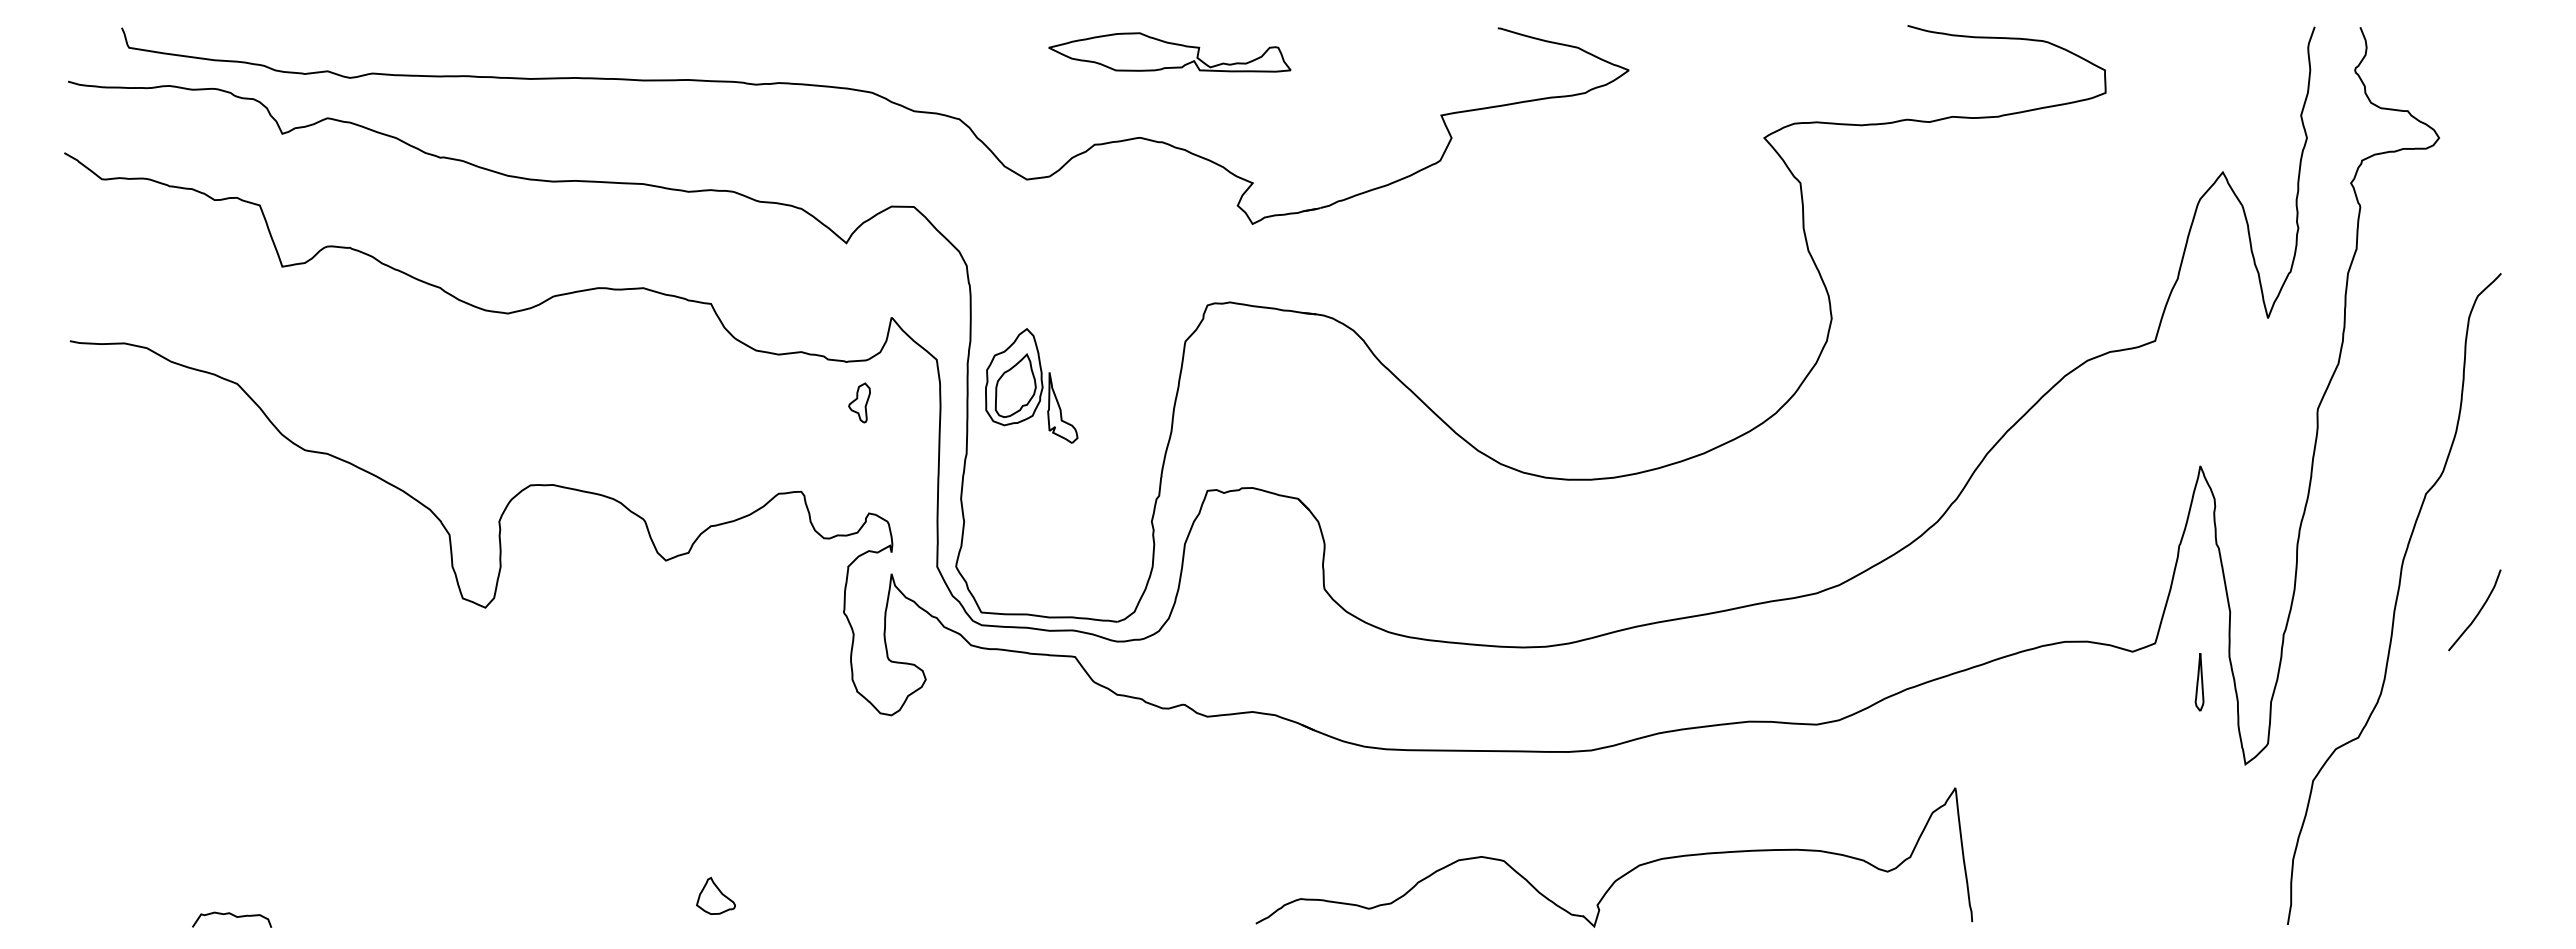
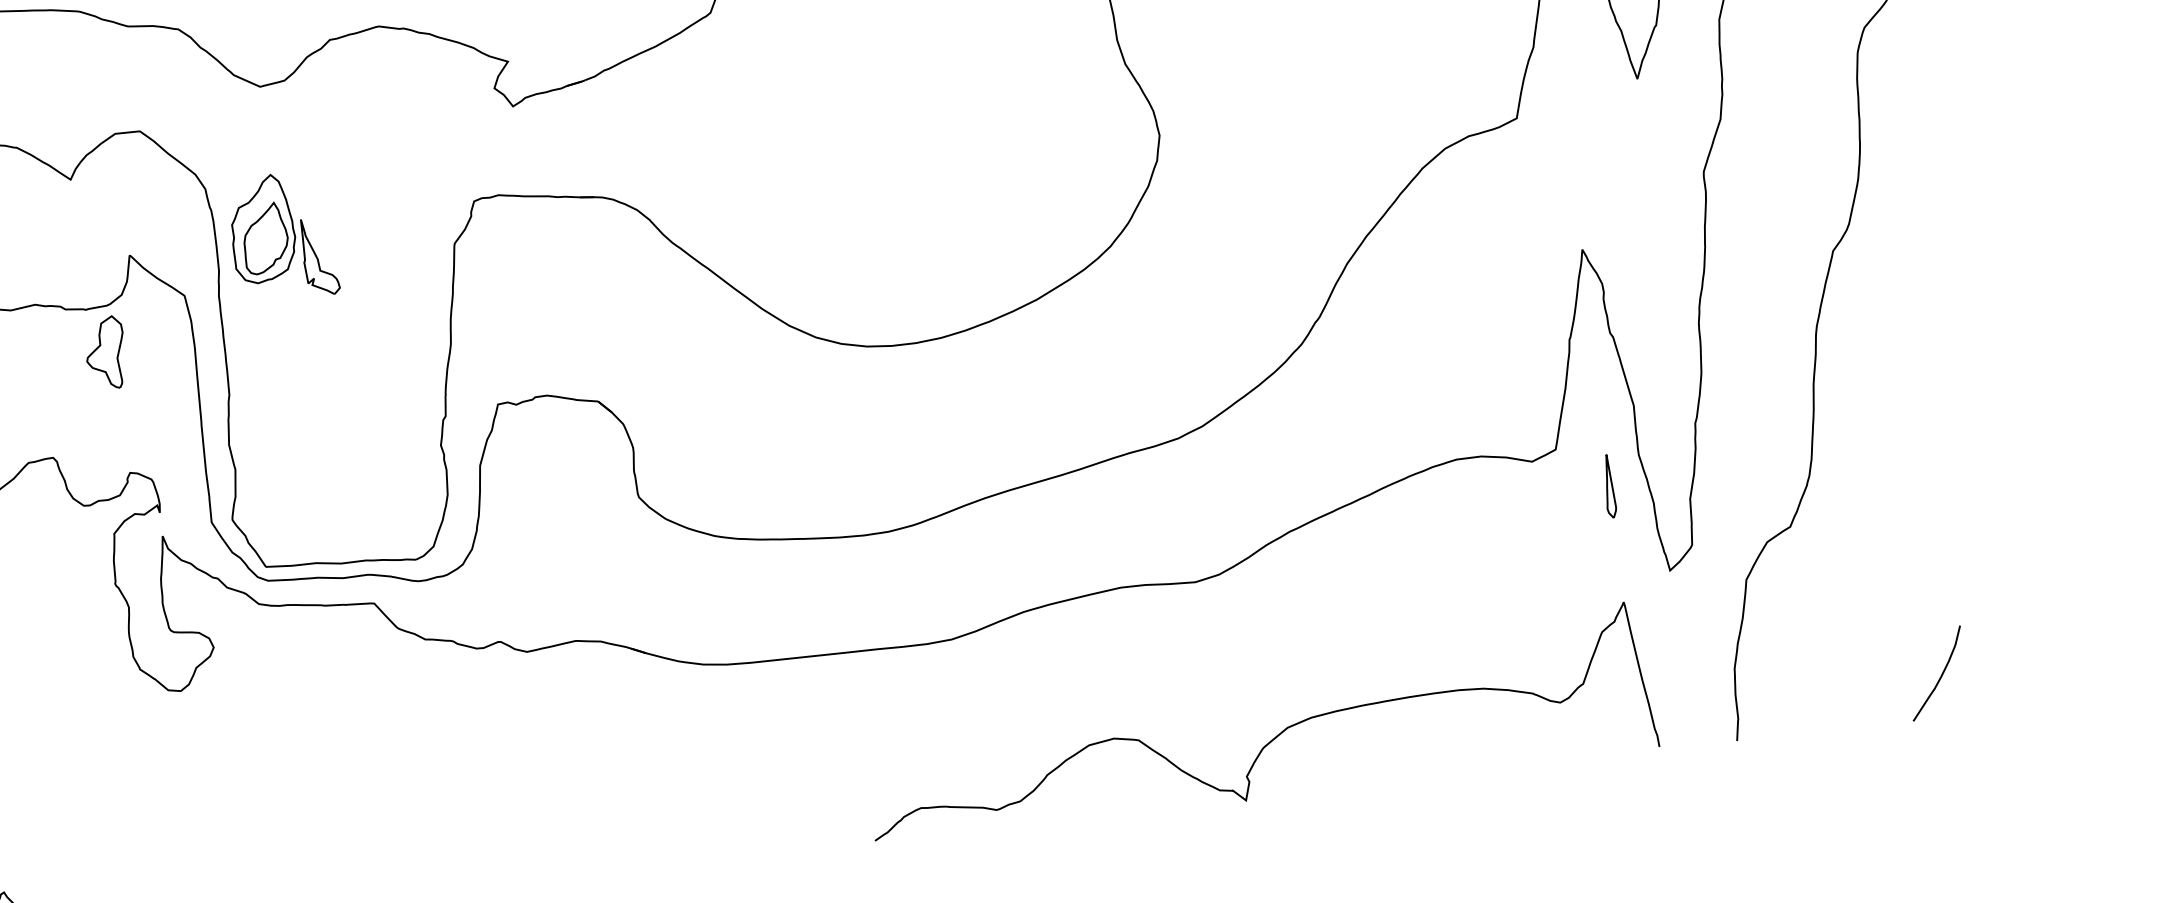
part: (1031, 385) -> (282, 236), moved
part: (859, 402) -> (105, 352), size x1.67
curve: (2478, 611) -> (1941, 674), moved
curve: (1626, 872) -> (1274, 737), moved

